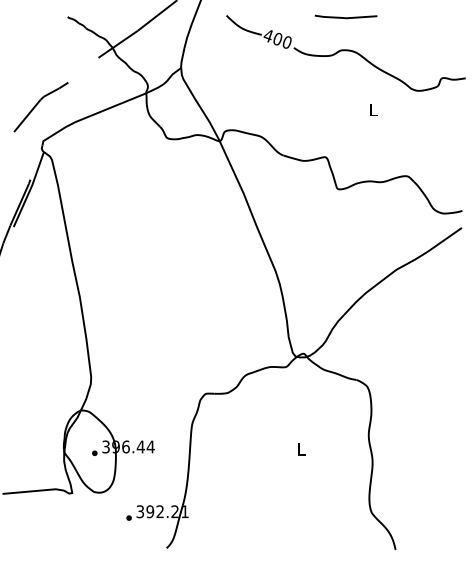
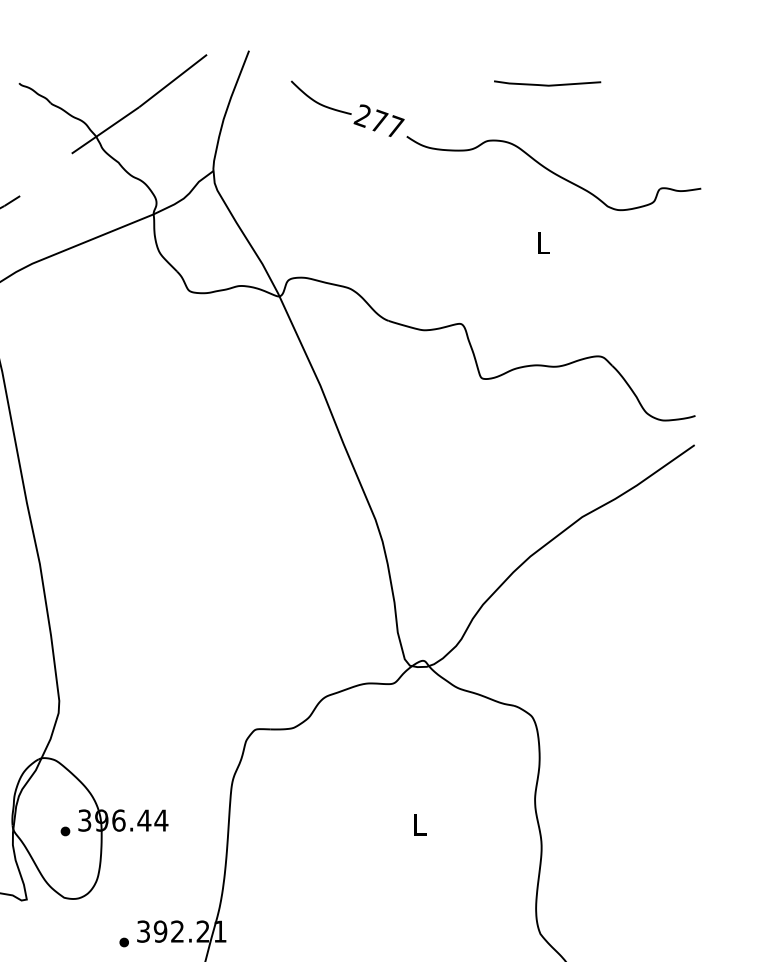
line: (345, 17) -> (546, 84), moved
text: (277, 38) -> (378, 120), 400 -> 277

